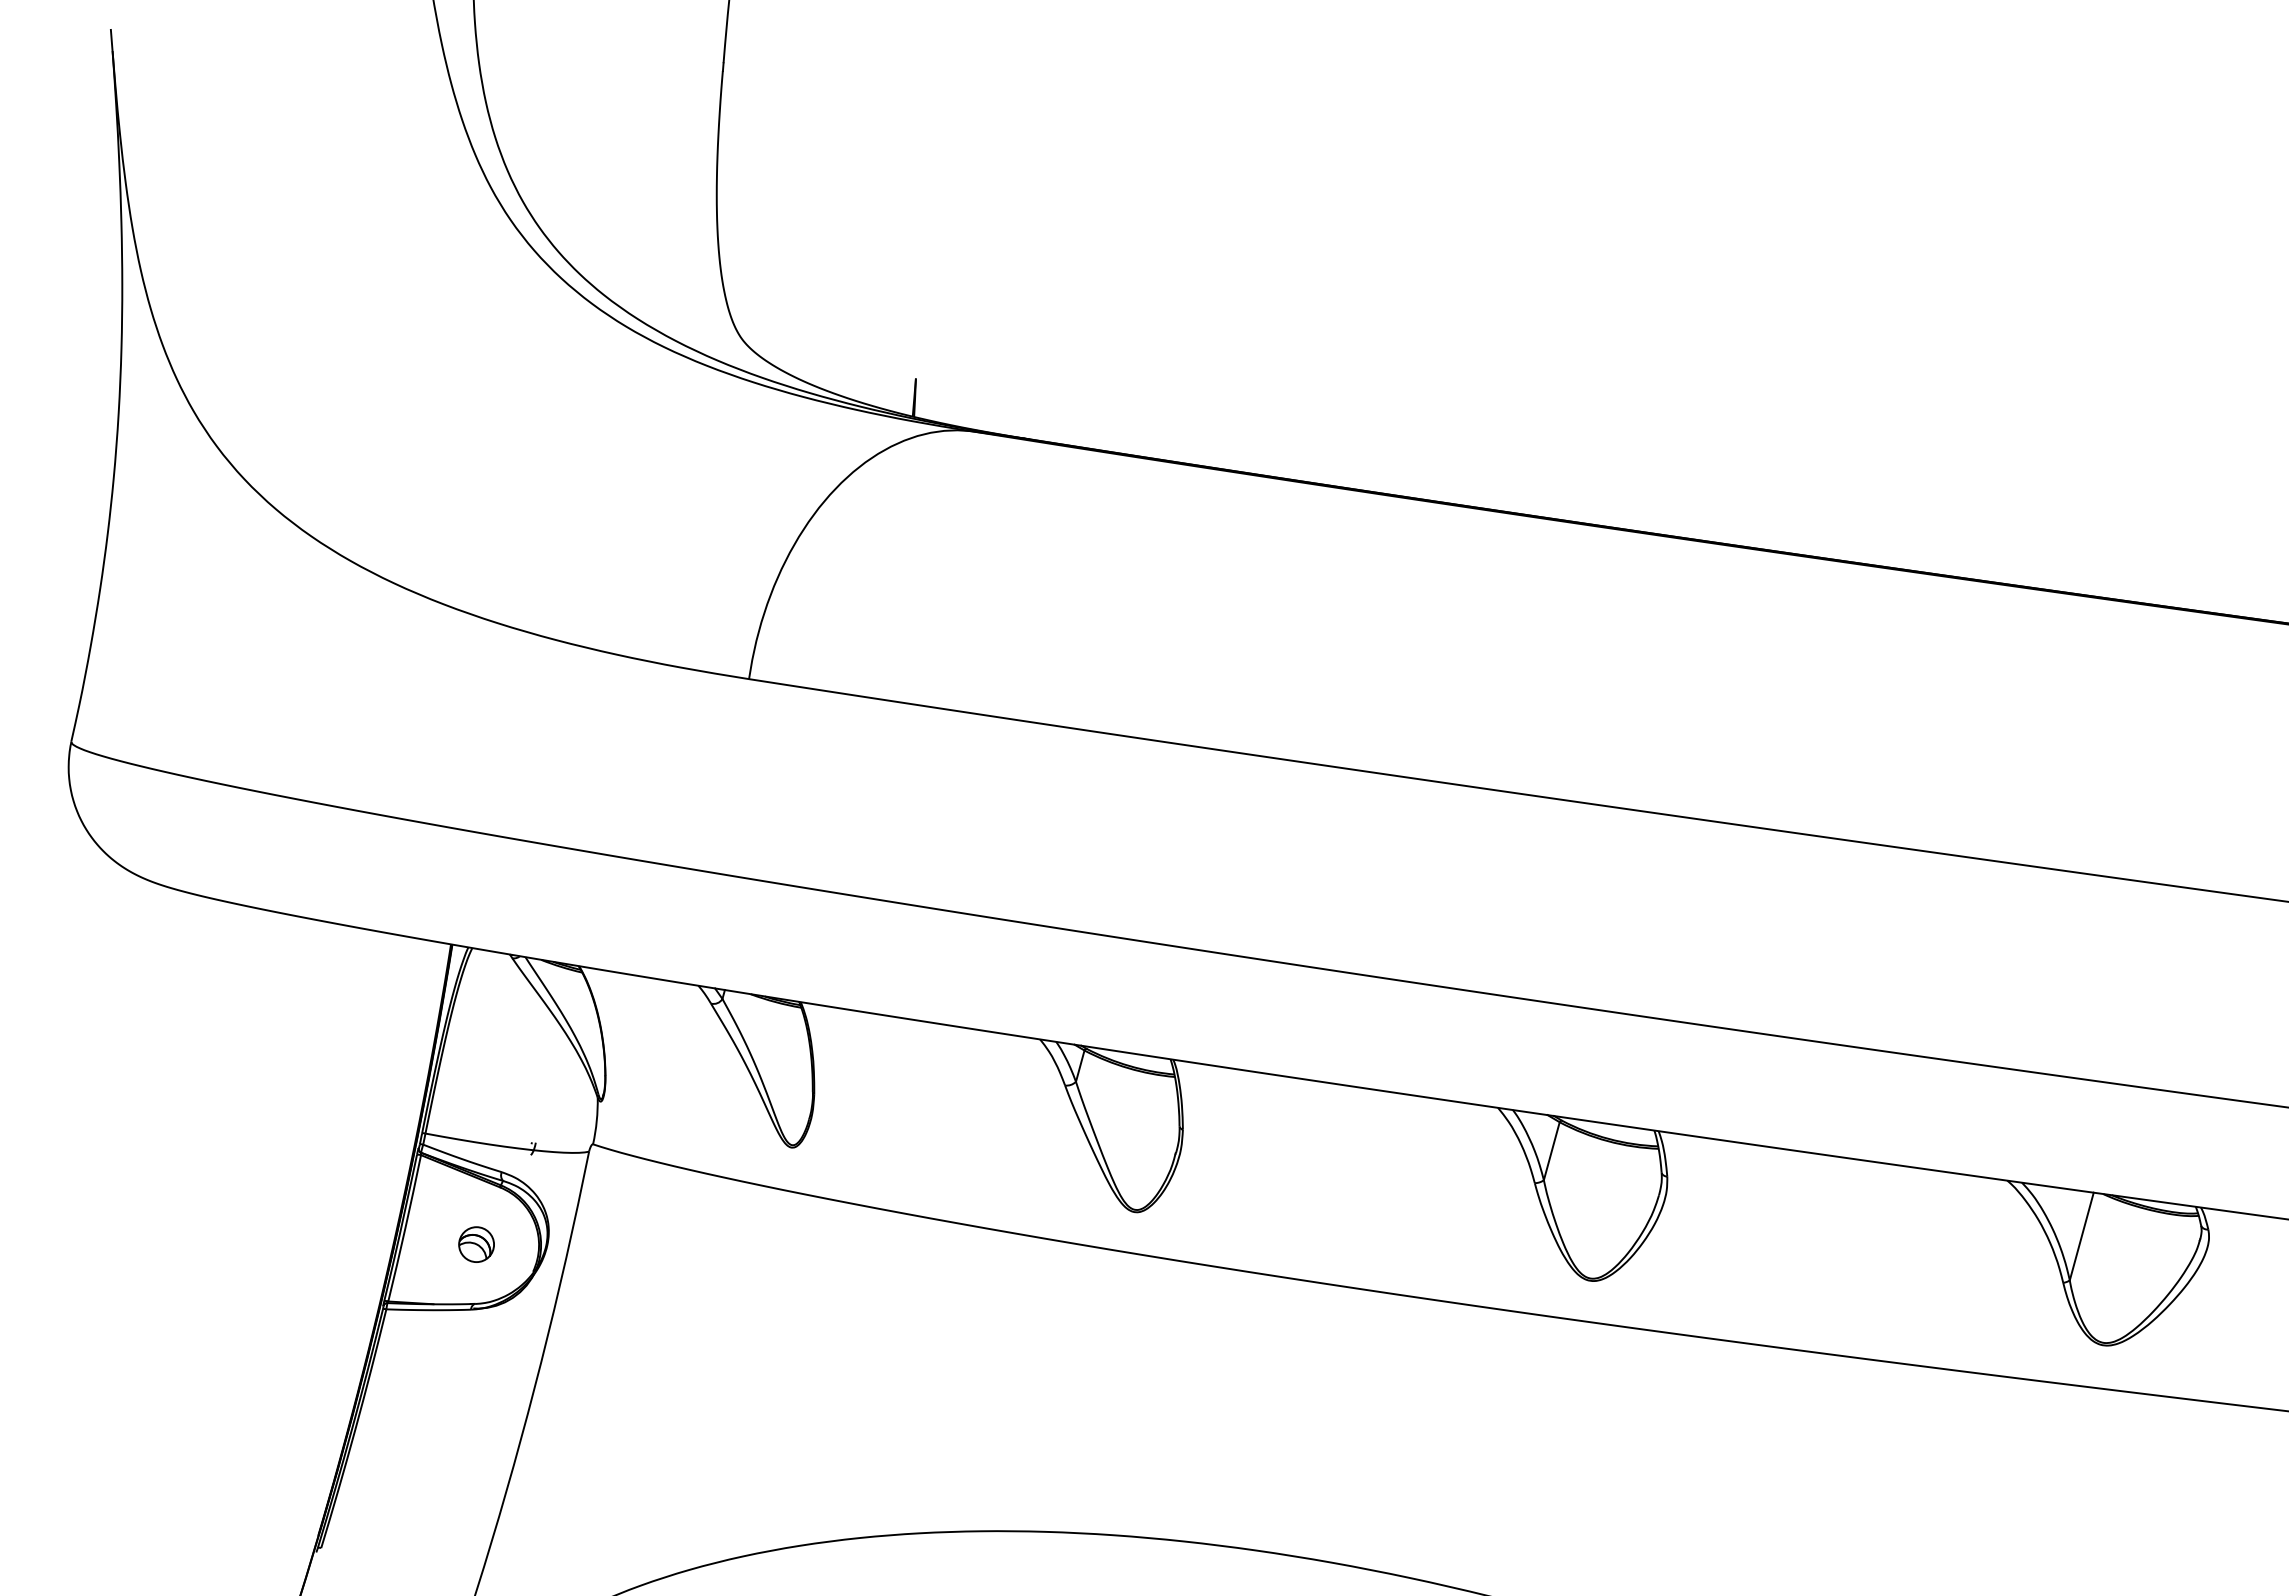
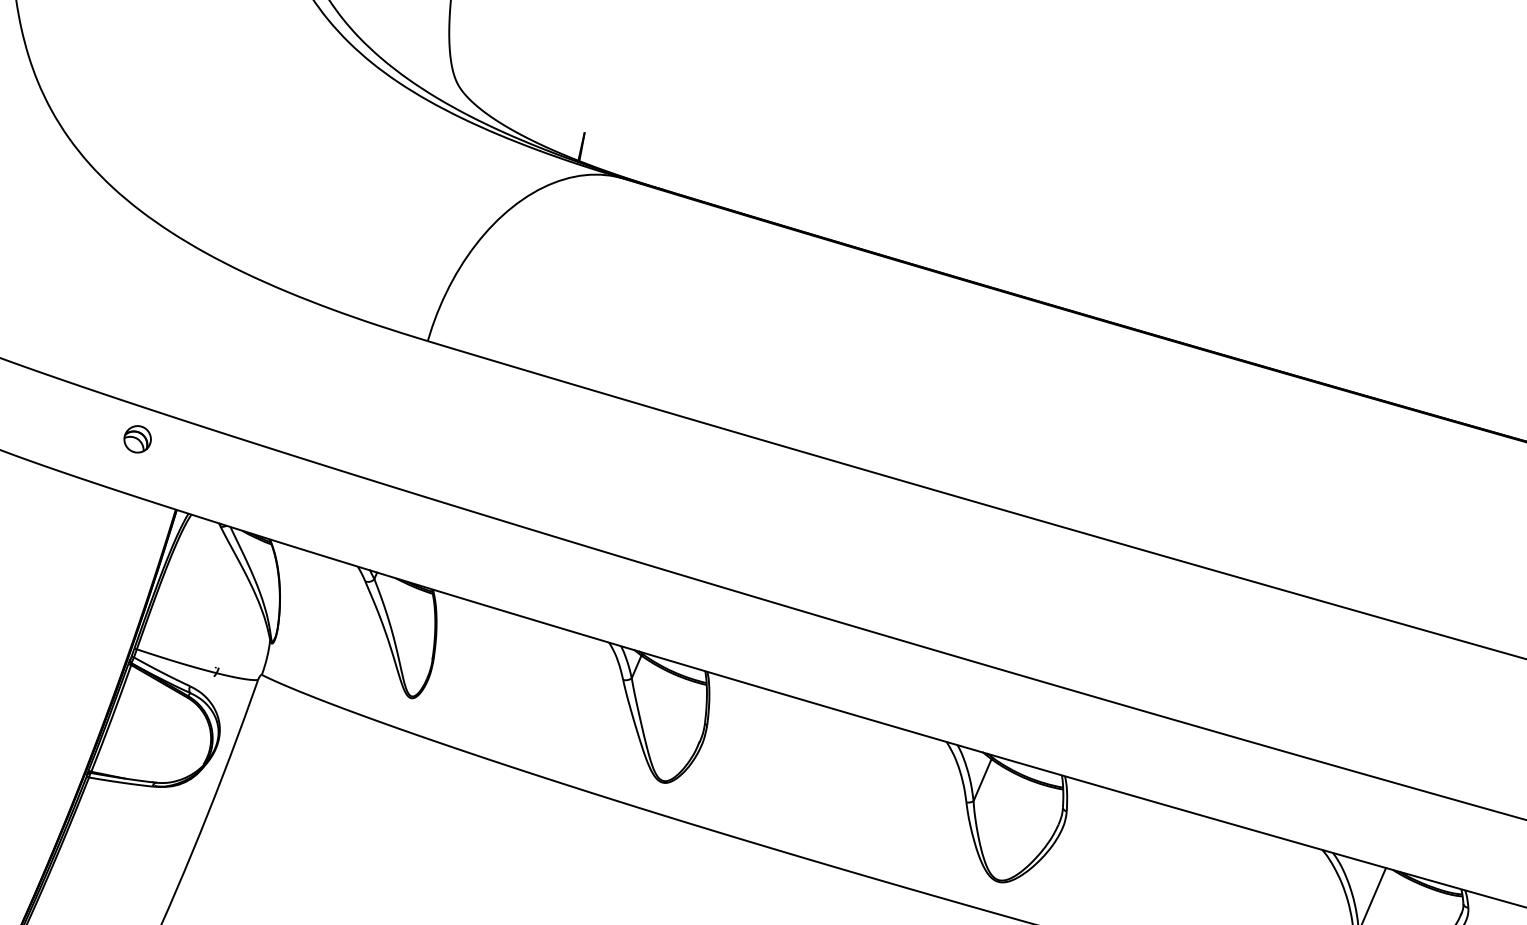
part: (476, 1244) -> (137, 439), moved

